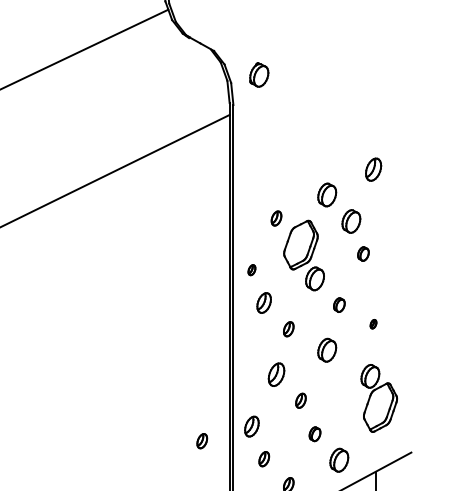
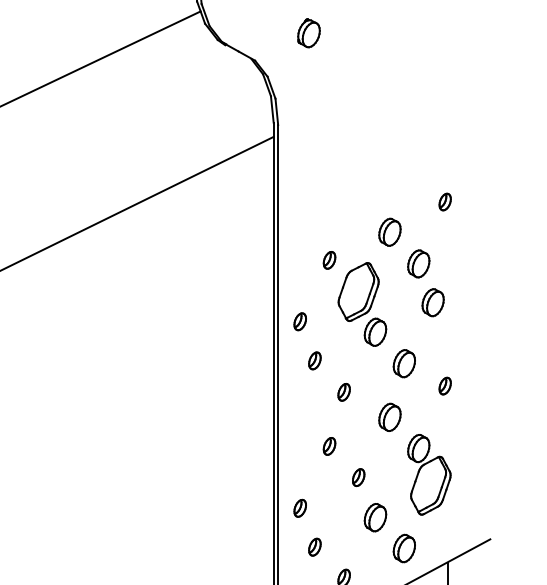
part: (259, 74) -> (309, 32), moved
part: (373, 169) -> (445, 201), size x0.62
part: (363, 253) -> (433, 302), size x1.67
part: (251, 270) -> (299, 322), size x1.43
part: (264, 302) -> (315, 360), size x0.71
part: (339, 304) -> (404, 362), size x1.67
part: (373, 324) -> (445, 386), size x1.67
part: (276, 374) -> (329, 446), size x0.62
part: (378, 398) -> (428, 474), moved
part: (251, 426) -> (299, 508), size x0.71
part: (314, 433) -> (374, 516), size x1.67
part: (202, 441) -> (241, 526), removed

